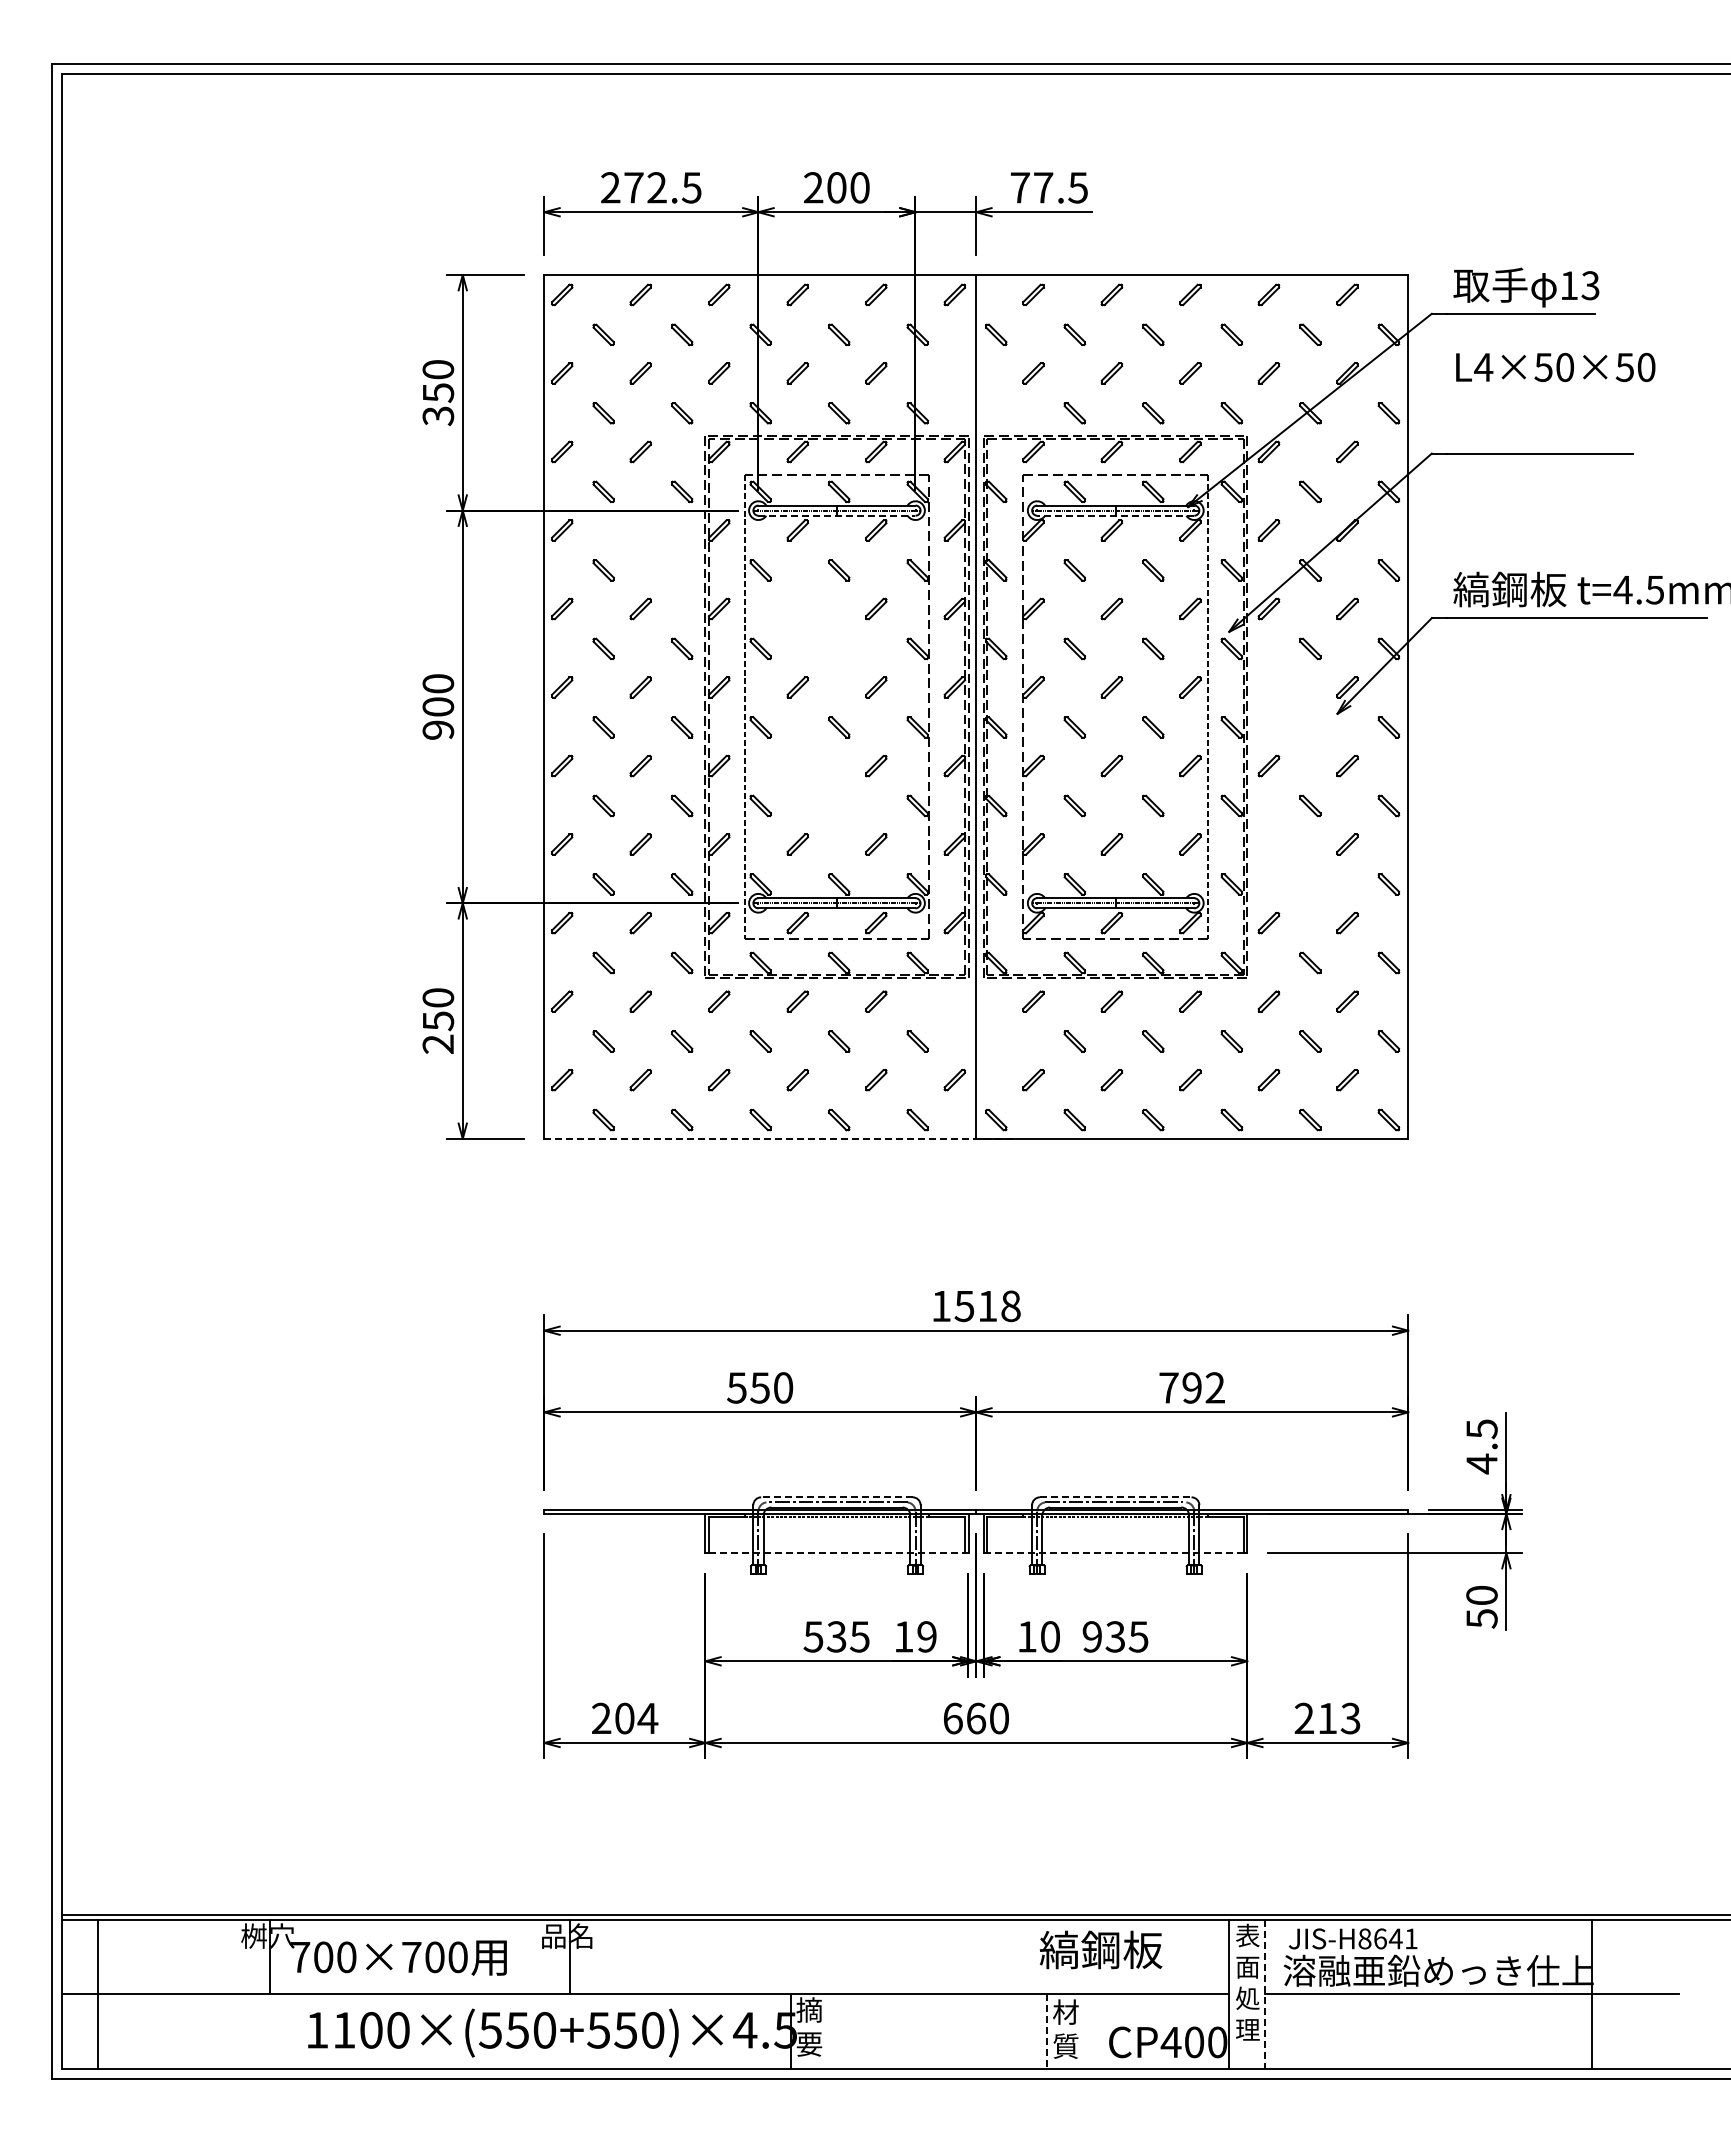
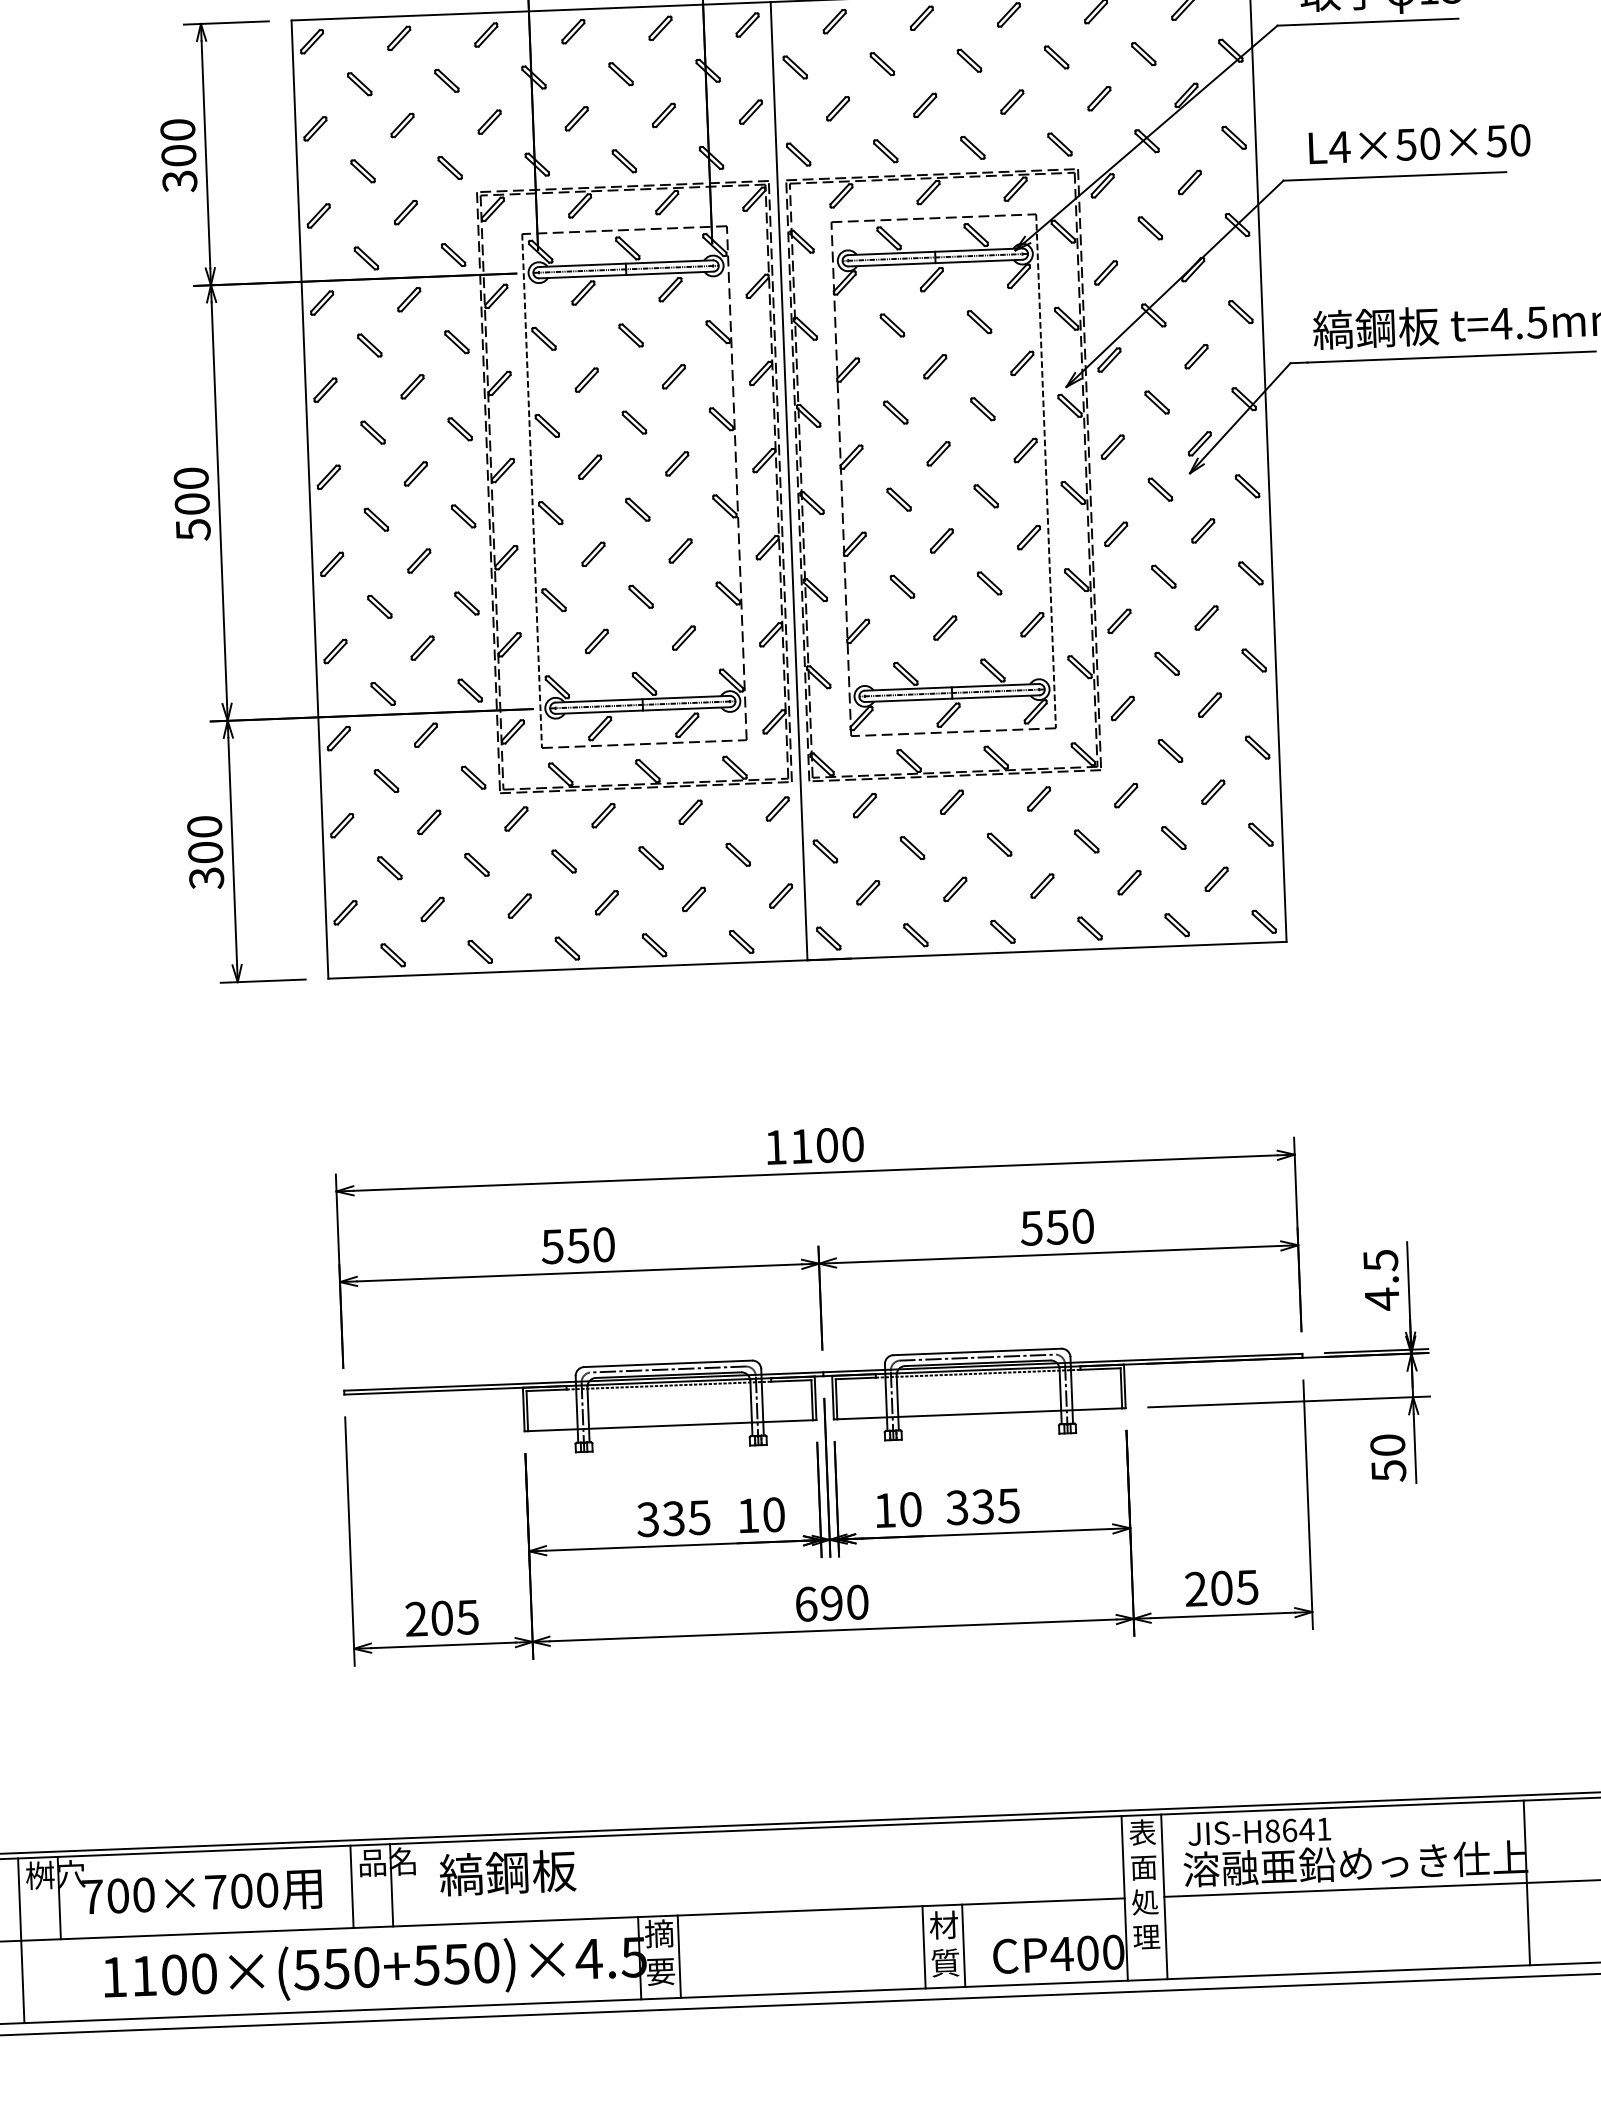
text: (1555, 367) -> (1419, 144), moved
text: (438, 392) -> (179, 155), 350 -> 300
part: (985, 403) -> (786, 144), added
line: (836, 515) -> (625, 274), dashed -> solid
line: (1115, 515) -> (935, 262), dashed -> solid
part: (671, 560) -> (444, 331), added
part: (828, 638) -> (622, 411), added
part: (1299, 717) -> (1147, 479), added
text: (438, 730) -> (193, 530), 900 -> 500
part: (828, 795) -> (628, 585), added
part: (1299, 874) -> (1154, 653), added
part: (985, 1031) -> (813, 840), added
text: (438, 1032) -> (206, 865), 250 -> 300
line: (780, 1138) -> (590, 968), dashed -> solid
text: (987, 1306) -> (826, 1145), 1518 -> 1100
text: (1191, 1387) -> (1056, 1226), 792 -> 550
line: (836, 1497) -> (667, 1364), dashed -> solid
line: (1115, 1497) -> (977, 1352), dashed -> solid
line: (837, 1553) -> (671, 1426), dashed -> solid
line: (1115, 1553) -> (979, 1414), dashed -> solid
text: (813, 1636) -> (648, 1519), 535 -> 335
text: (926, 1636) -> (773, 1514), 19 -> 10
text: (1091, 1636) -> (956, 1507), 935 -> 335
text: (647, 1718) -> (467, 1617), 204 -> 205
text: (976, 1718) -> (832, 1603), 660 -> 690
text: (1339, 1718) -> (1234, 1587), 213 -> 205
text: (1100, 1949) -> (507, 1872), moved
line: (534, 1957) -> (352, 1887), added
line: (234, 1994) -> (20, 1941), added
line: (1265, 1994) -> (1164, 1897), dashed -> solid
line: (826, 2031) -> (679, 1956), added
line: (1047, 2031) -> (924, 1947), dashed -> solid
line: (1082, 2031) -> (963, 1945), added

